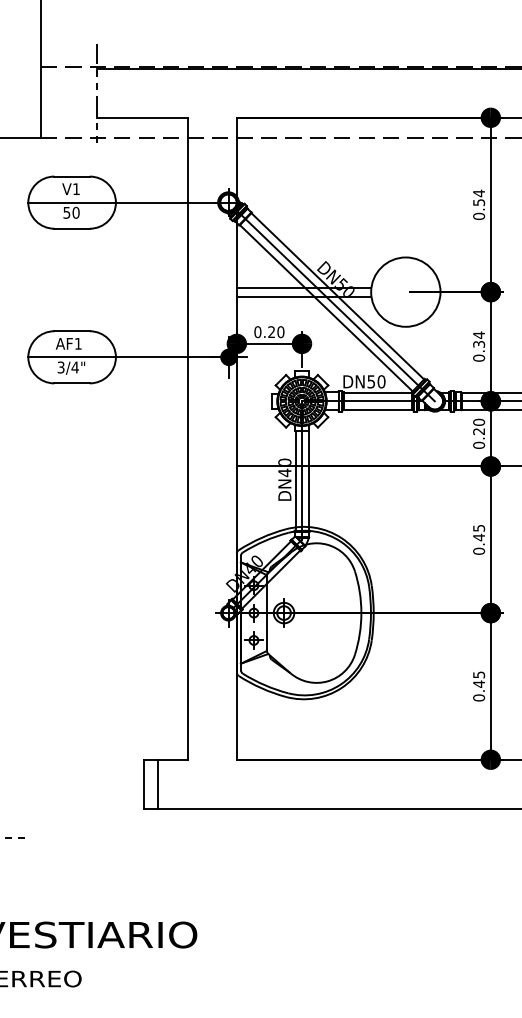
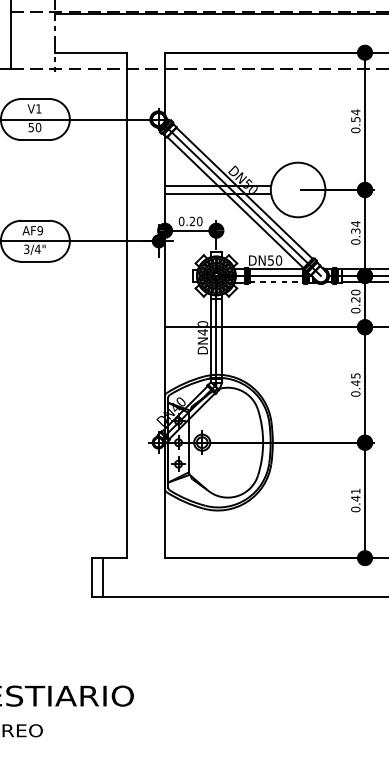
text: (77, 343) -> (39, 230), AF1 -> AF9
line: (377, 409) -> (275, 282), solid -> dashed
text: (479, 674) -> (356, 491), 0.45 -> 0.41

